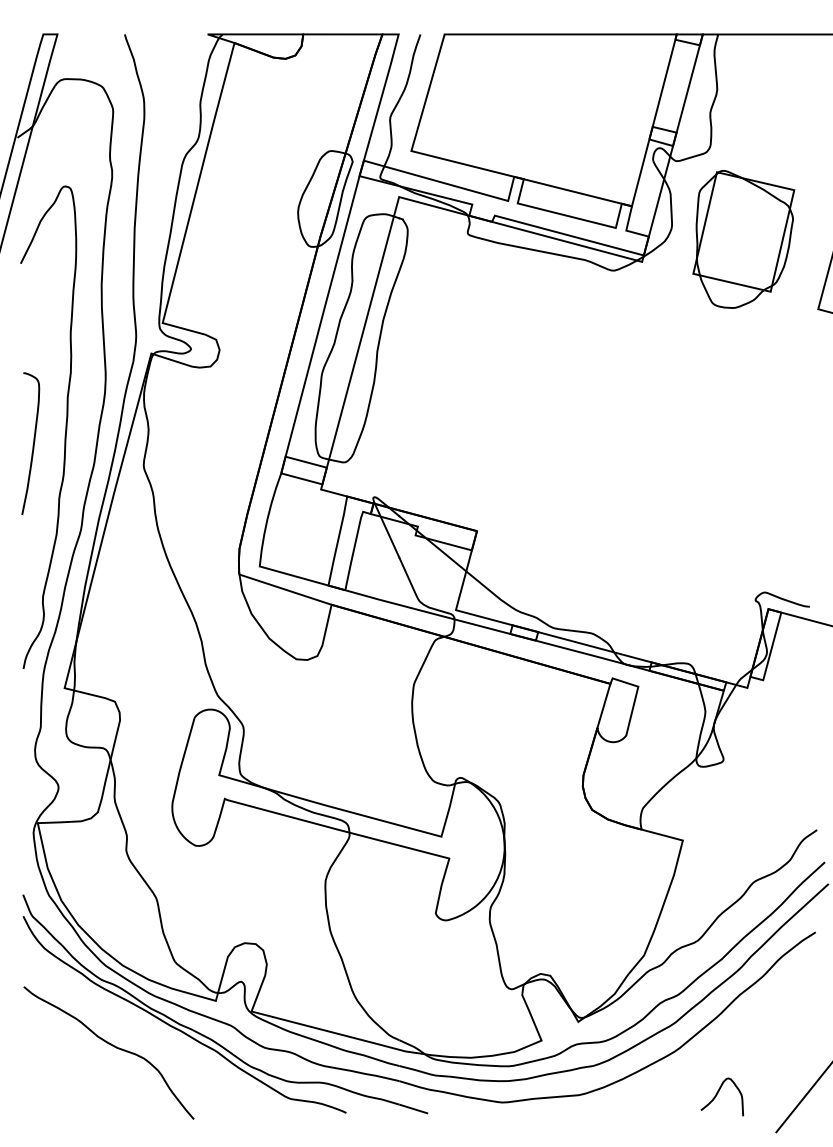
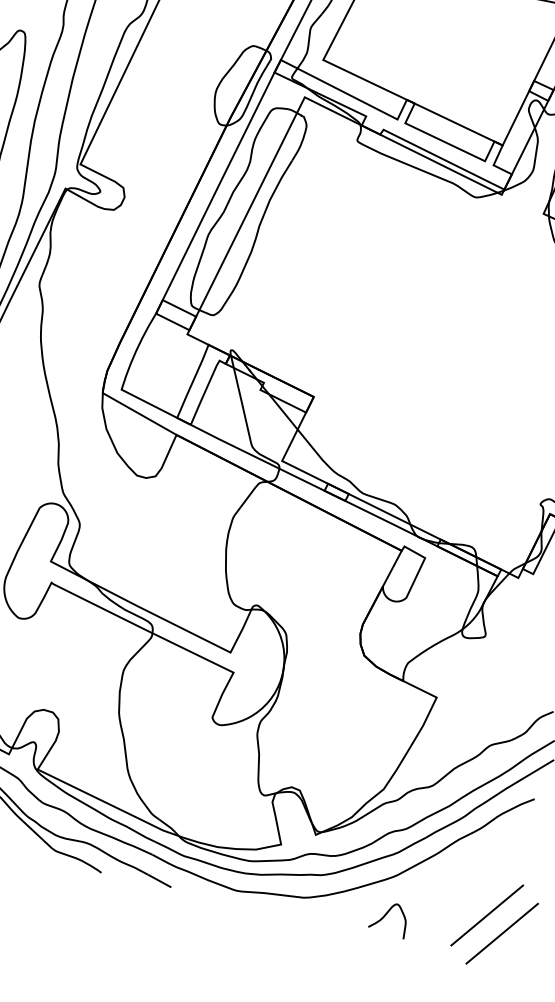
line: (788, 1073) -> (486, 915), added
curve: (717, 1095) -> (385, 917), moved

